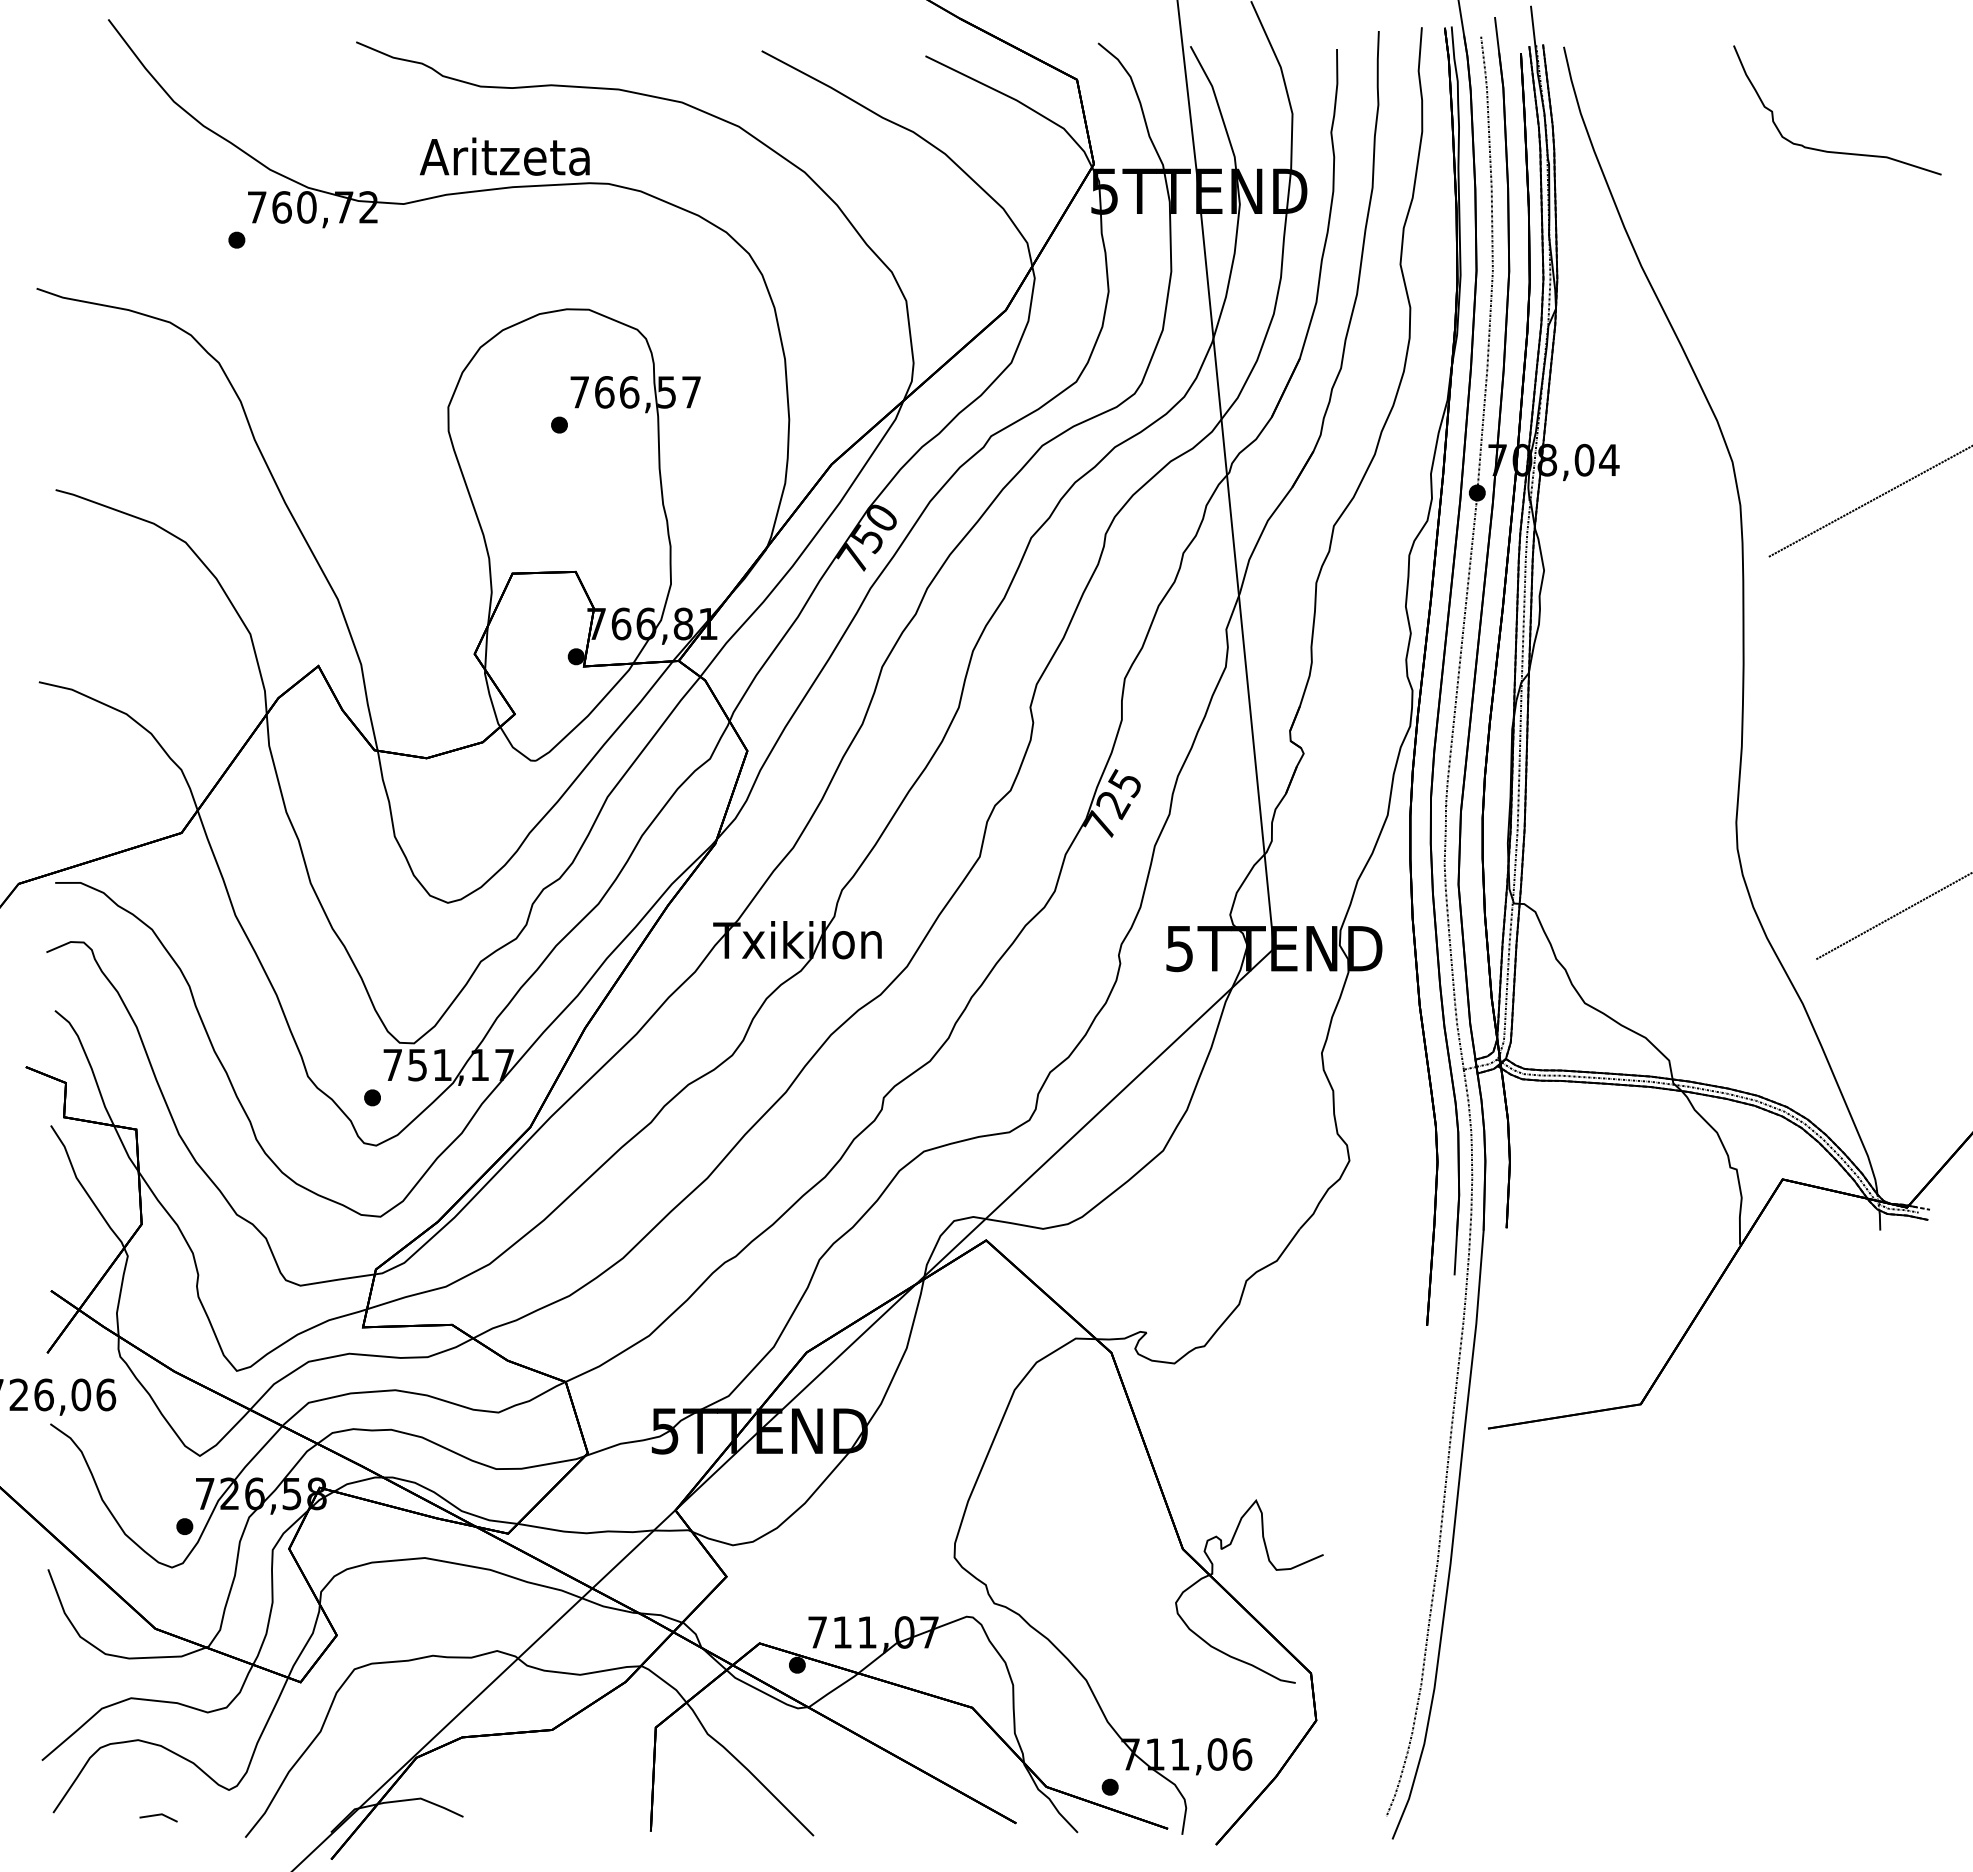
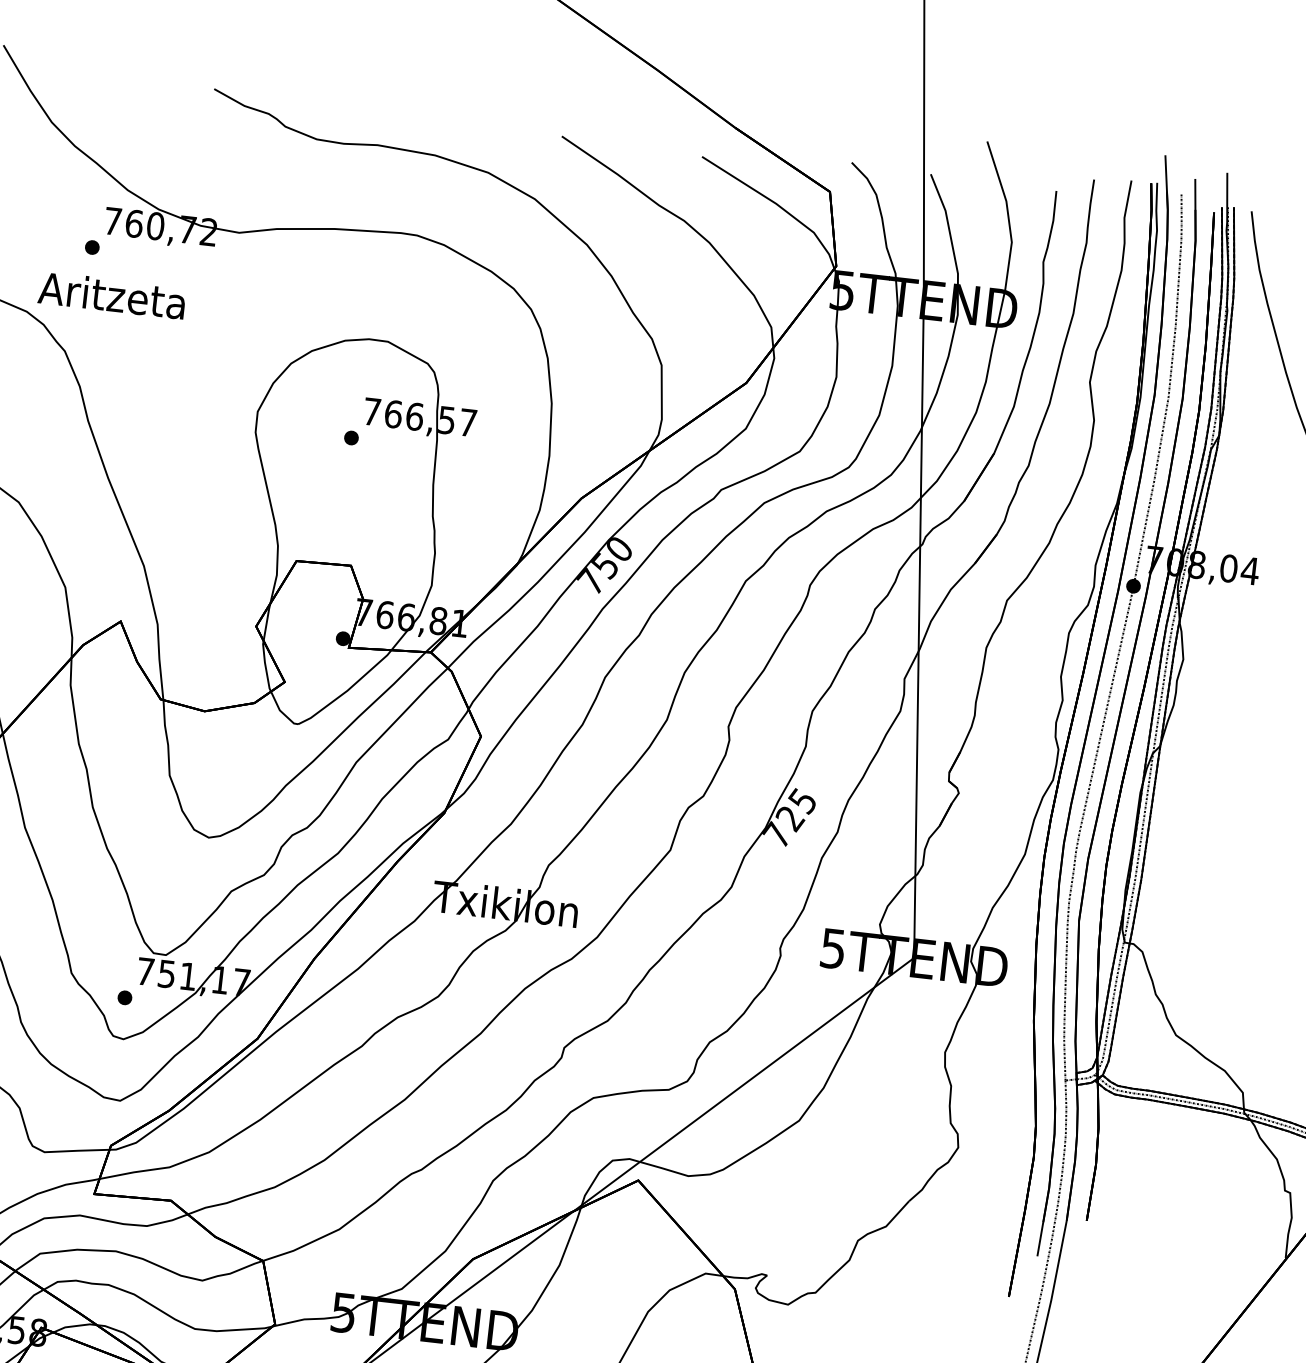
text: (504, 156) -> (111, 295), moved

